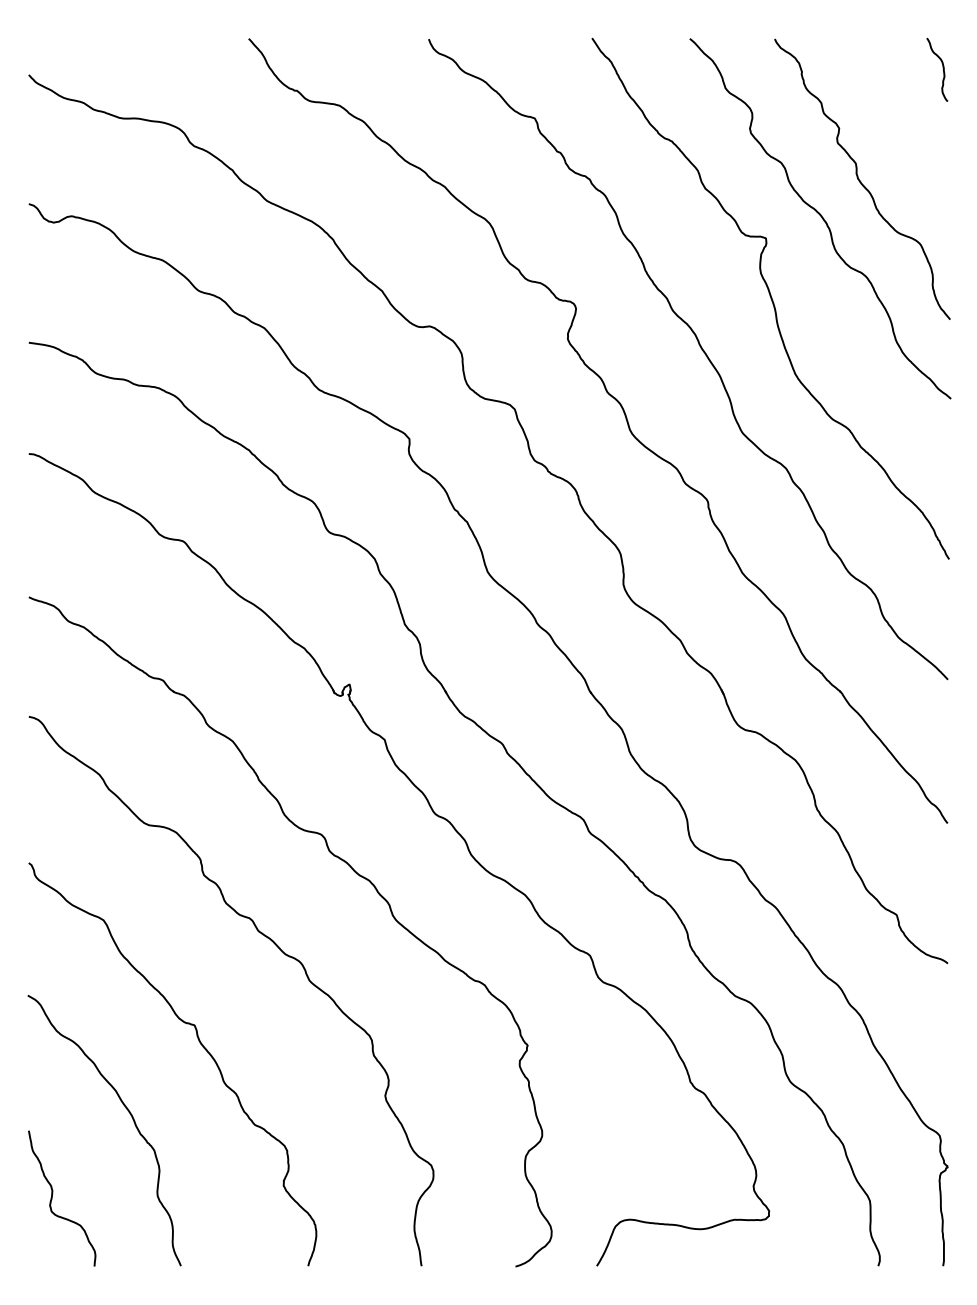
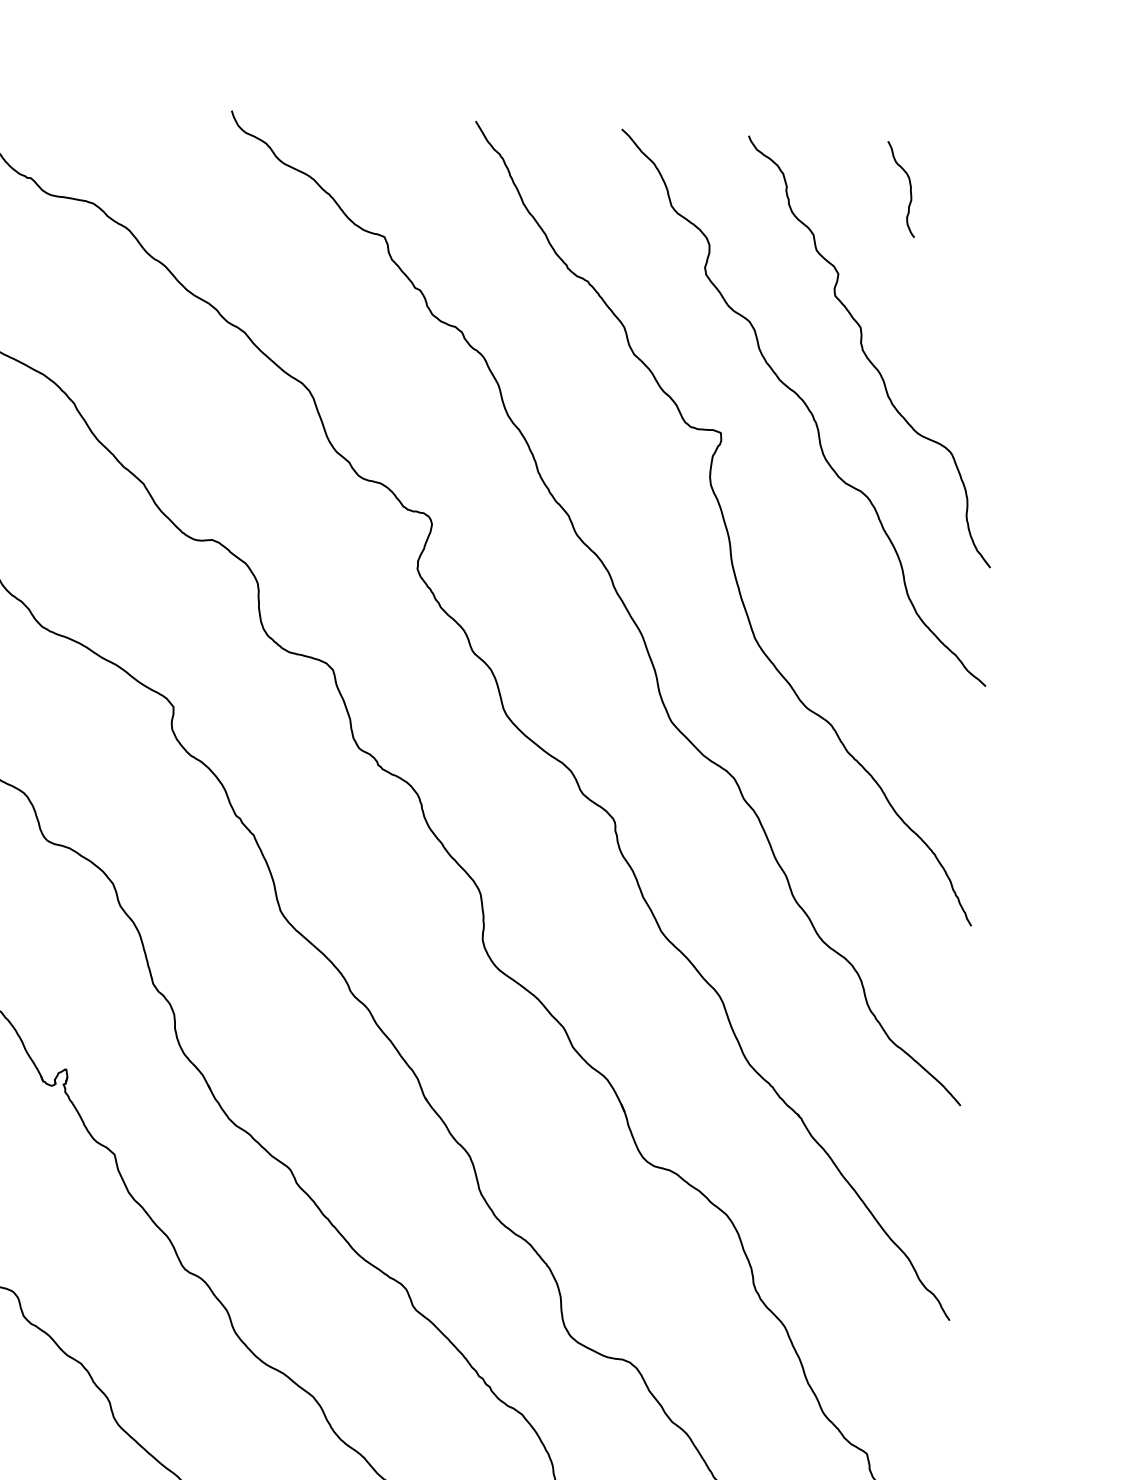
curve: (942, 68) -> (908, 187), moved

